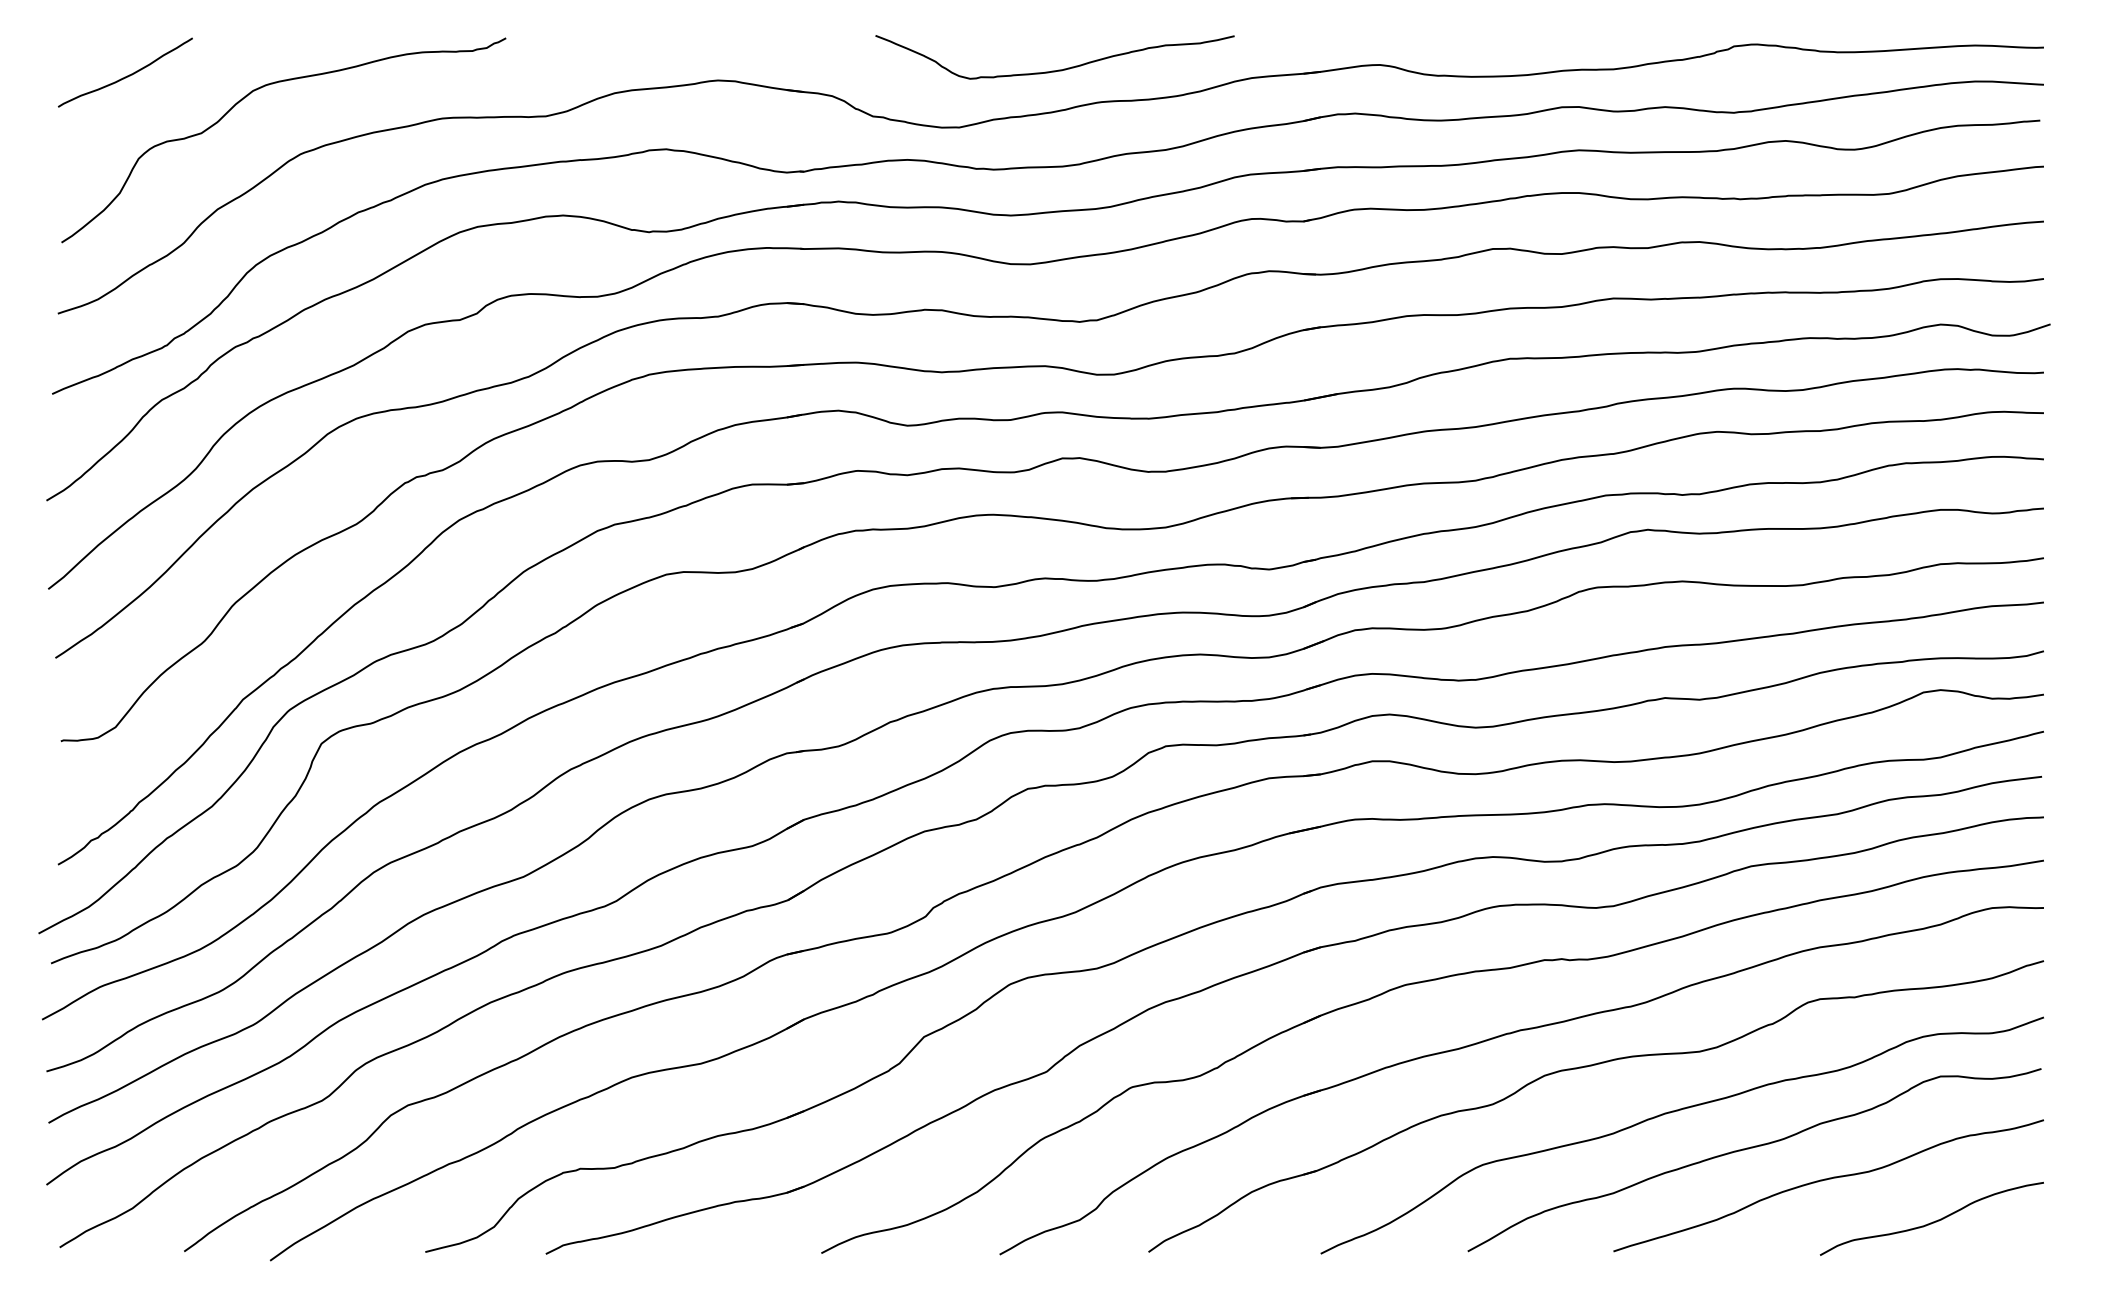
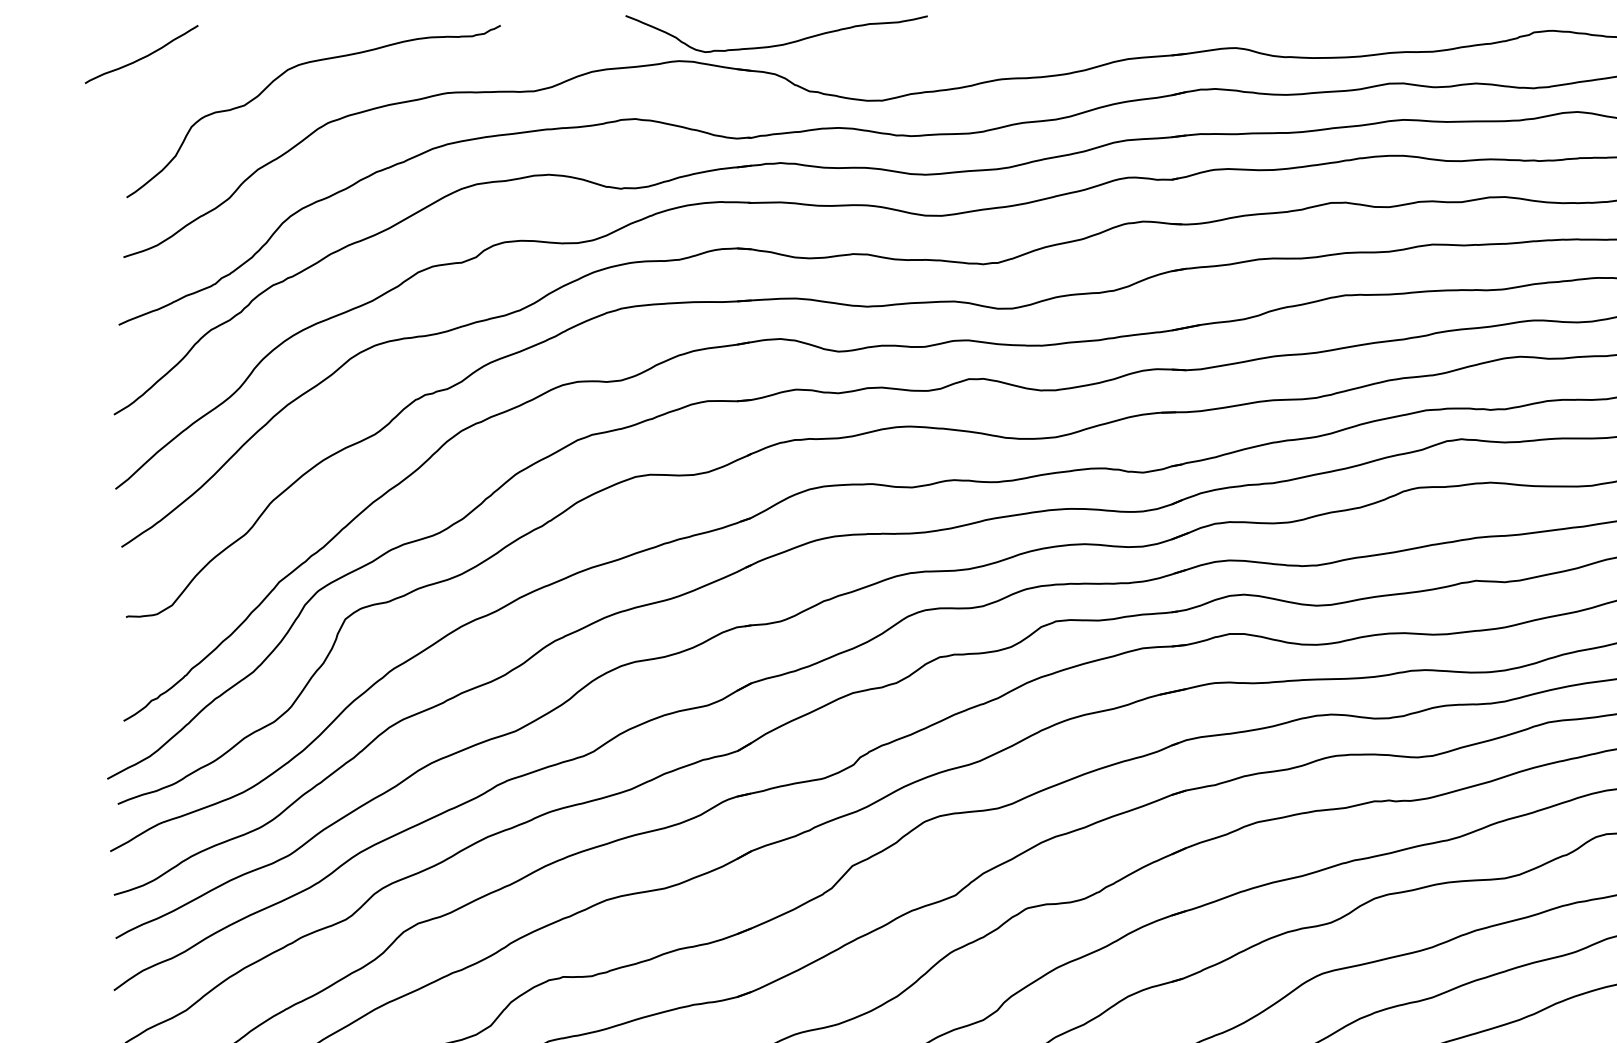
curve: (1058, 69) -> (779, 44), moved
curve: (127, 75) -> (143, 56), moved

